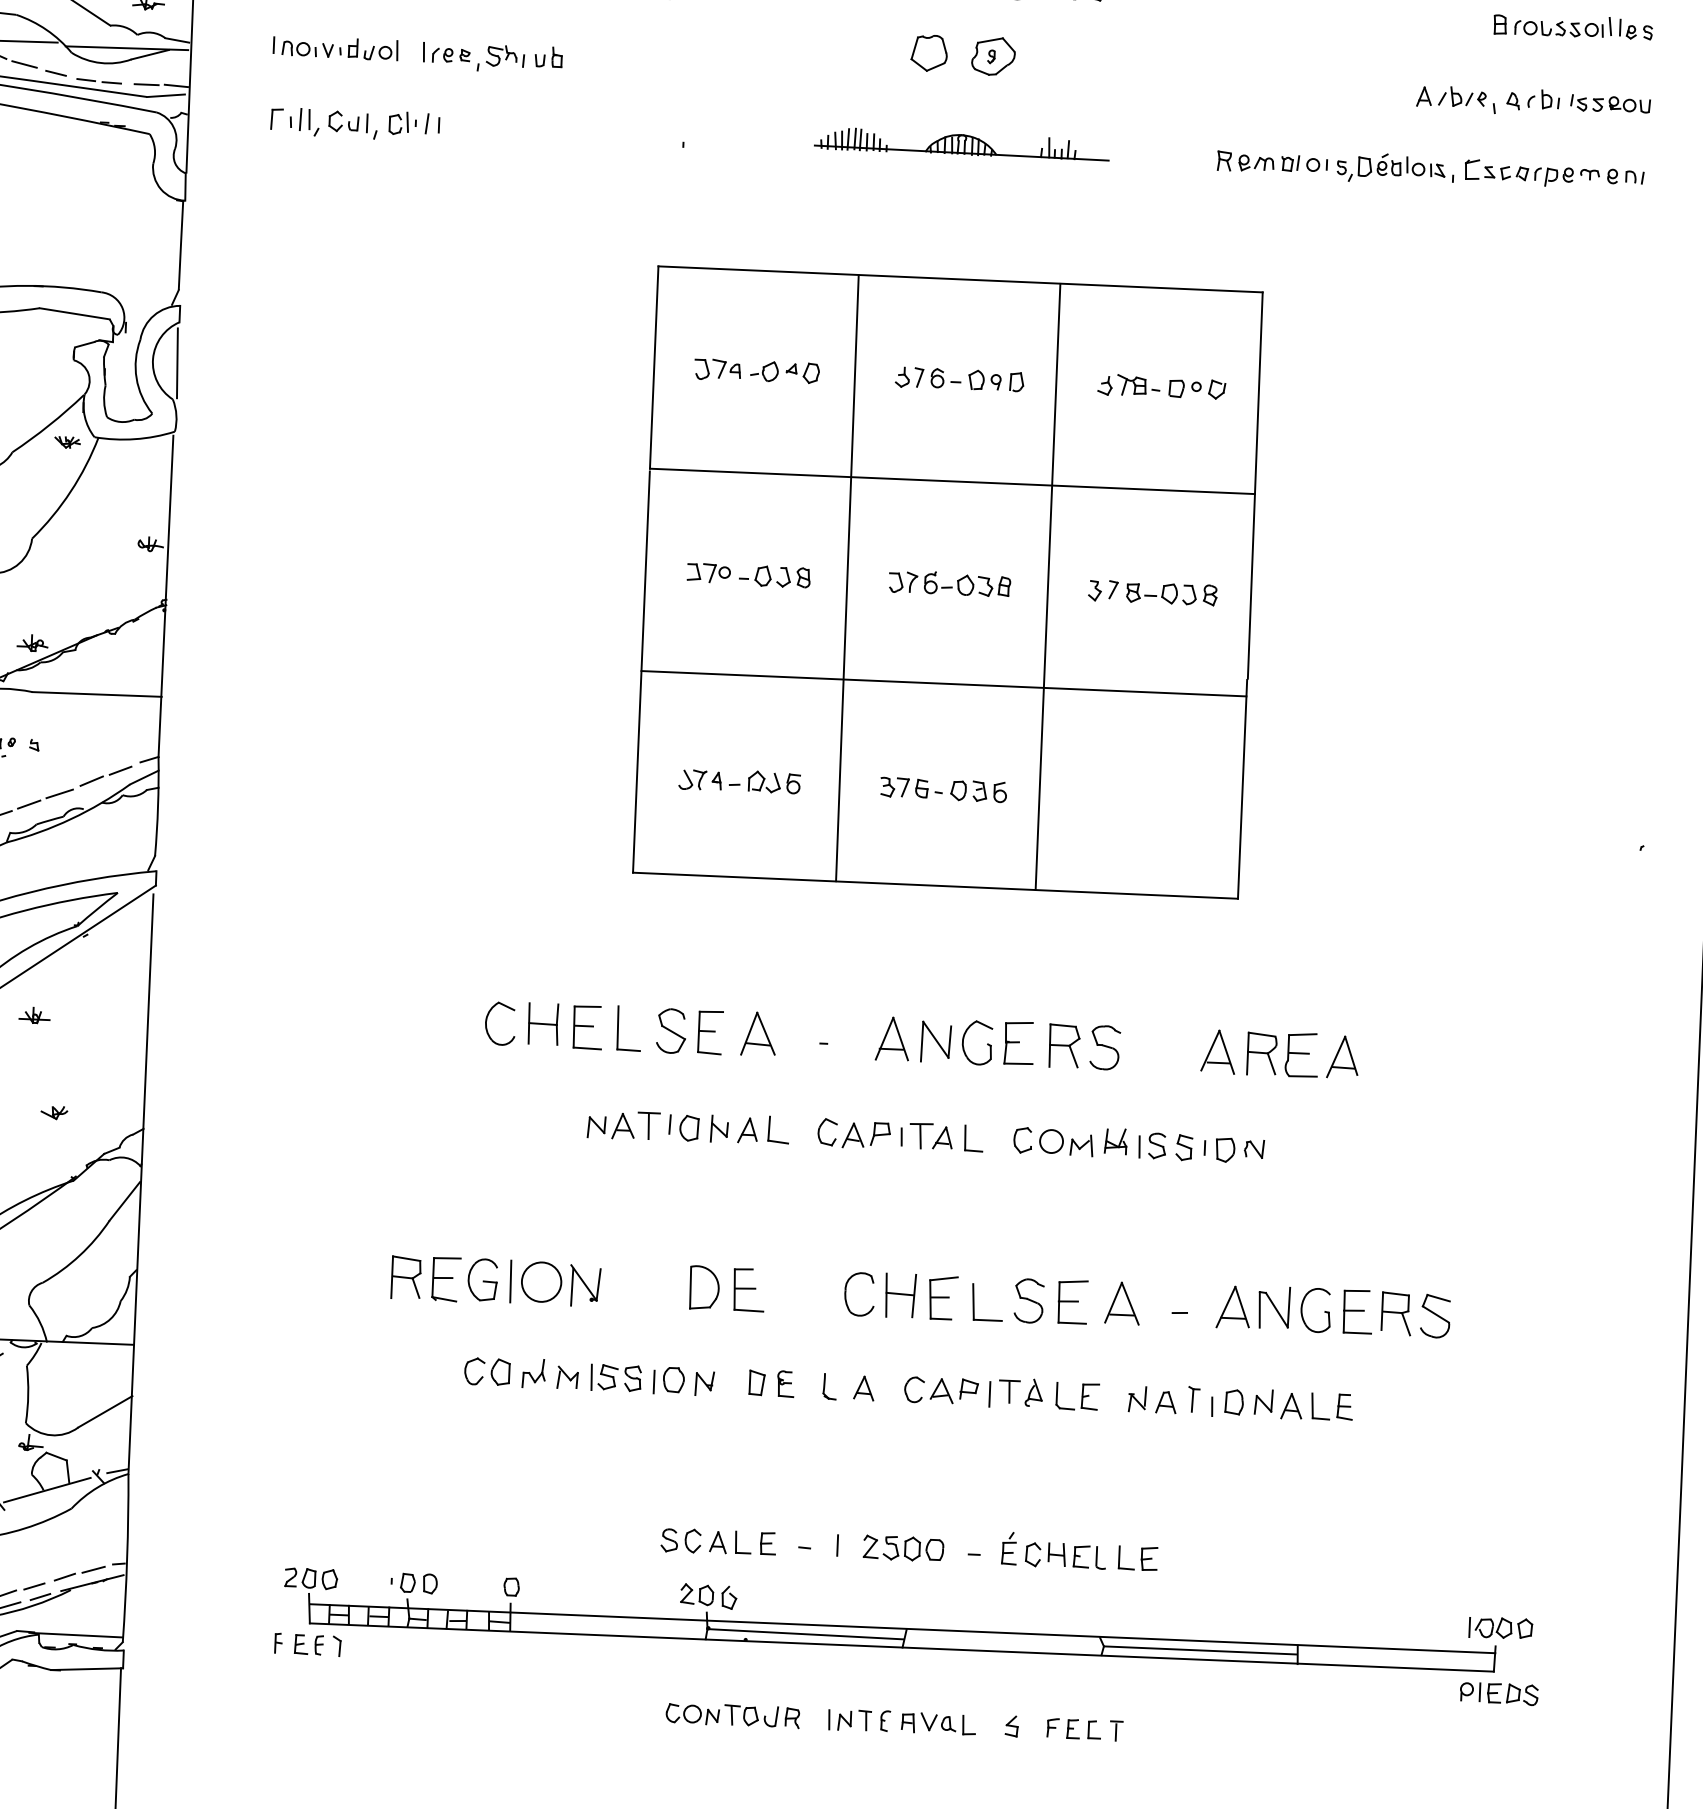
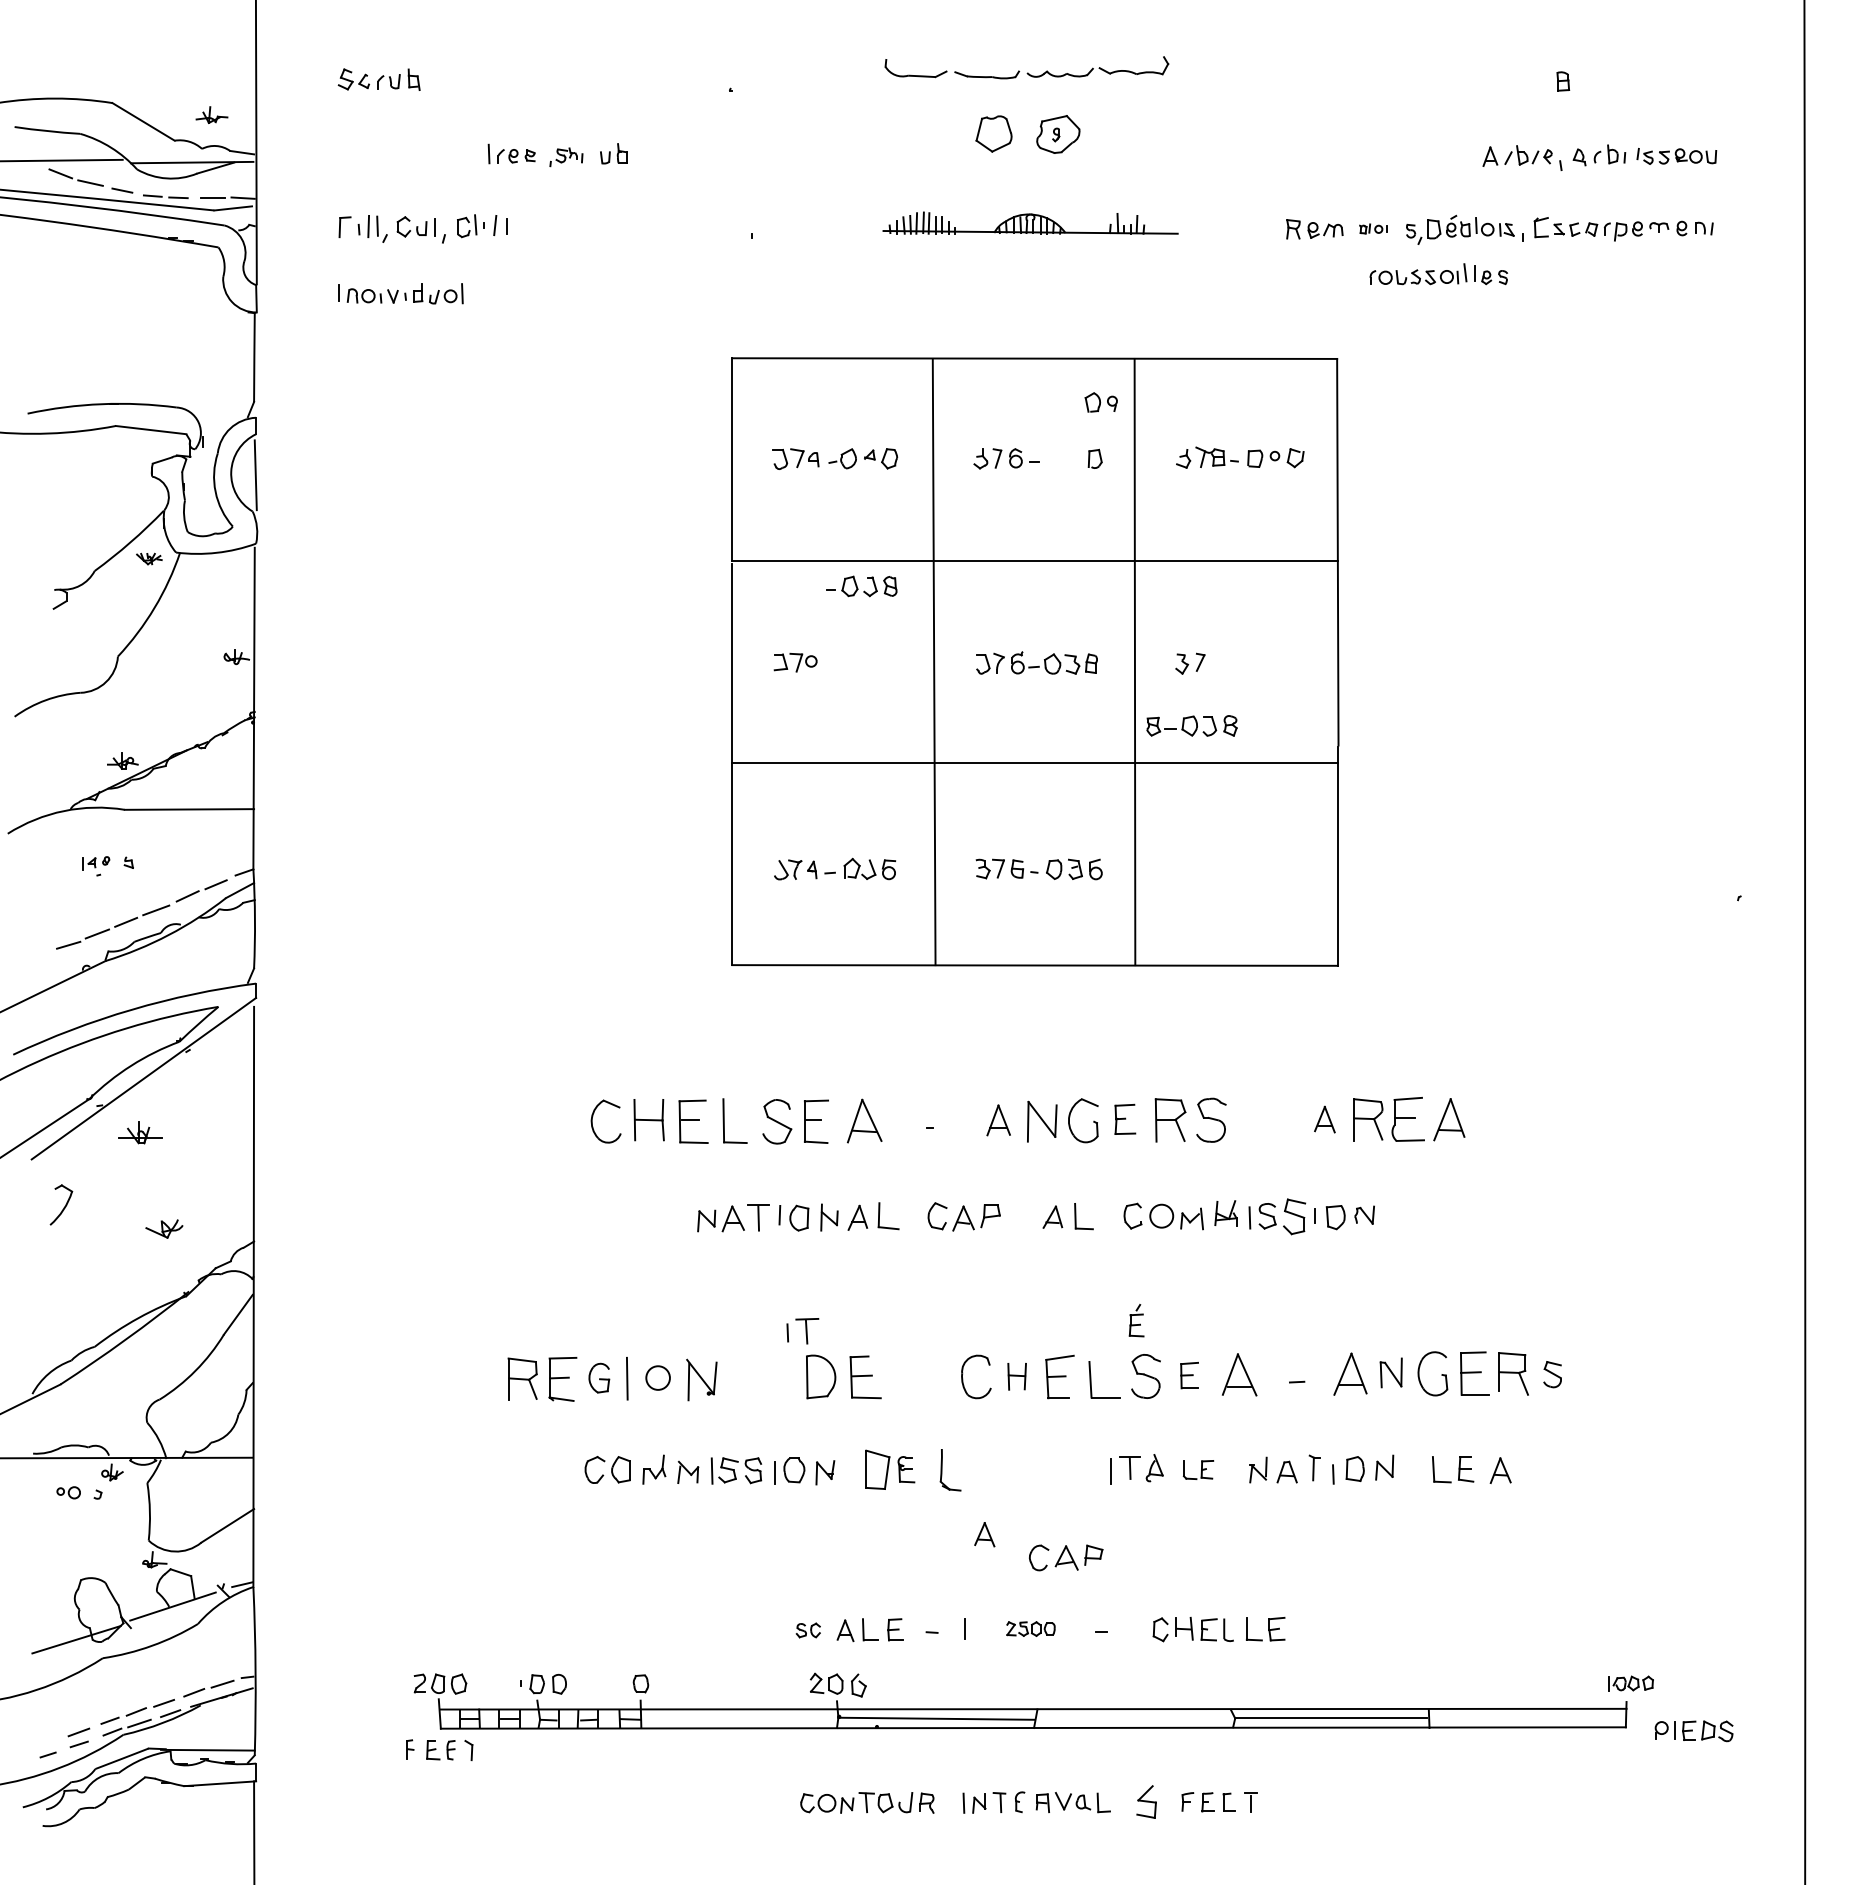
part: (1583, 27) -> (1438, 274), moved
part: (335, 47) -> (400, 293), moved
part: (501, 57) -> (566, 156), size x0.7
part: (1304, 163) -> (1373, 228), size x0.6
part: (984, 380) -> (1100, 402), moved
part: (774, 576) -> (861, 586), moved
part: (1171, 593) -> (1191, 725), moved
part: (34, 1015) -> (140, 1132), size x1.4
part: (892, 1039) -> (998, 1120), size x0.7
part: (1019, 1043) -> (1125, 1119), size x0.7
part: (1218, 1051) -> (1324, 1119), size x0.6
part: (53, 1113) -> (163, 1229), size x1.4
part: (916, 1136) -> (802, 1331), moved
part: (1184, 1147) -> (1294, 1216), size x1.4
part: (483, 1279) -> (599, 1377), size x0.7
circle: (541, 1281) -> (657, 1377), size x0.6
part: (899, 1295) -> (1016, 1376), size x0.6
part: (1072, 1301) -> (1189, 1375), size x0.6
part: (1274, 1307) -> (1391, 1372), size x0.7
part: (1435, 1316) -> (1552, 1374), size x0.6
part: (756, 1382) -> (877, 1469), size x1.6
part: (829, 1386) -> (950, 1470), size x1.6
part: (863, 1388) -> (984, 1534), moved
part: (941, 1390) -> (1066, 1557), moved
part: (1077, 1396) -> (1198, 1469), size x0.7
part: (1291, 1406) -> (1500, 1470), moved
part: (681, 1540) -> (808, 1630), size x0.6
part: (903, 1547) -> (1030, 1628), size x0.6
part: (1009, 1548) -> (1136, 1320), moved
part: (1501, 1628) -> (1631, 1683), size x0.7
part: (1498, 1694) -> (1693, 1731), moved
part: (1011, 1726) -> (1146, 1802), size x1.6

